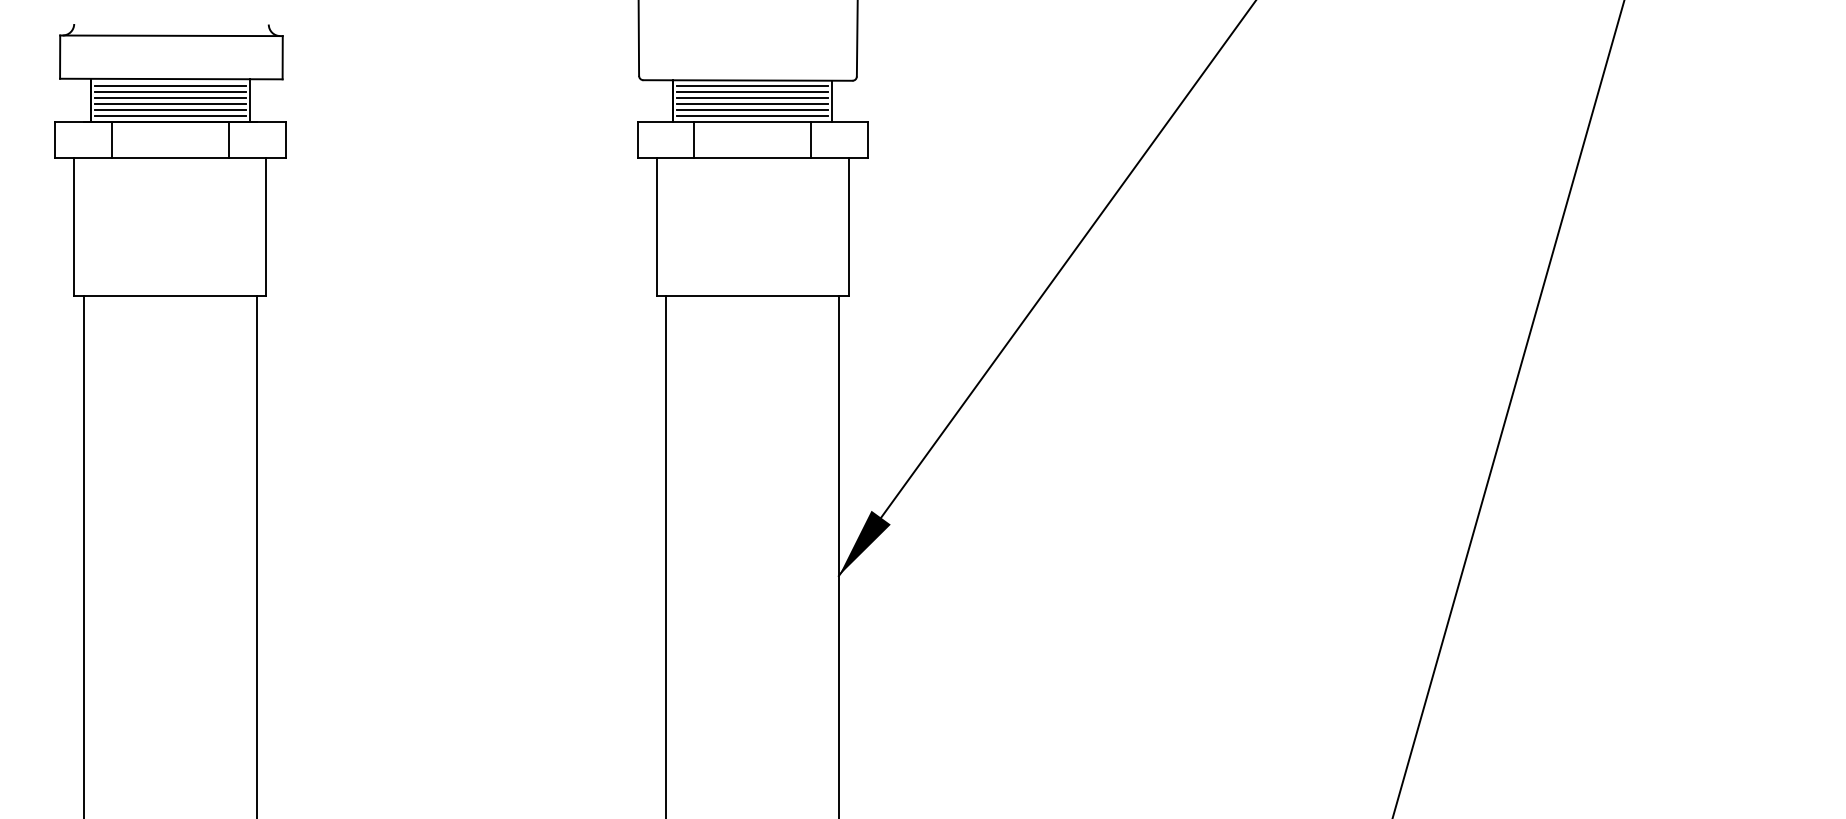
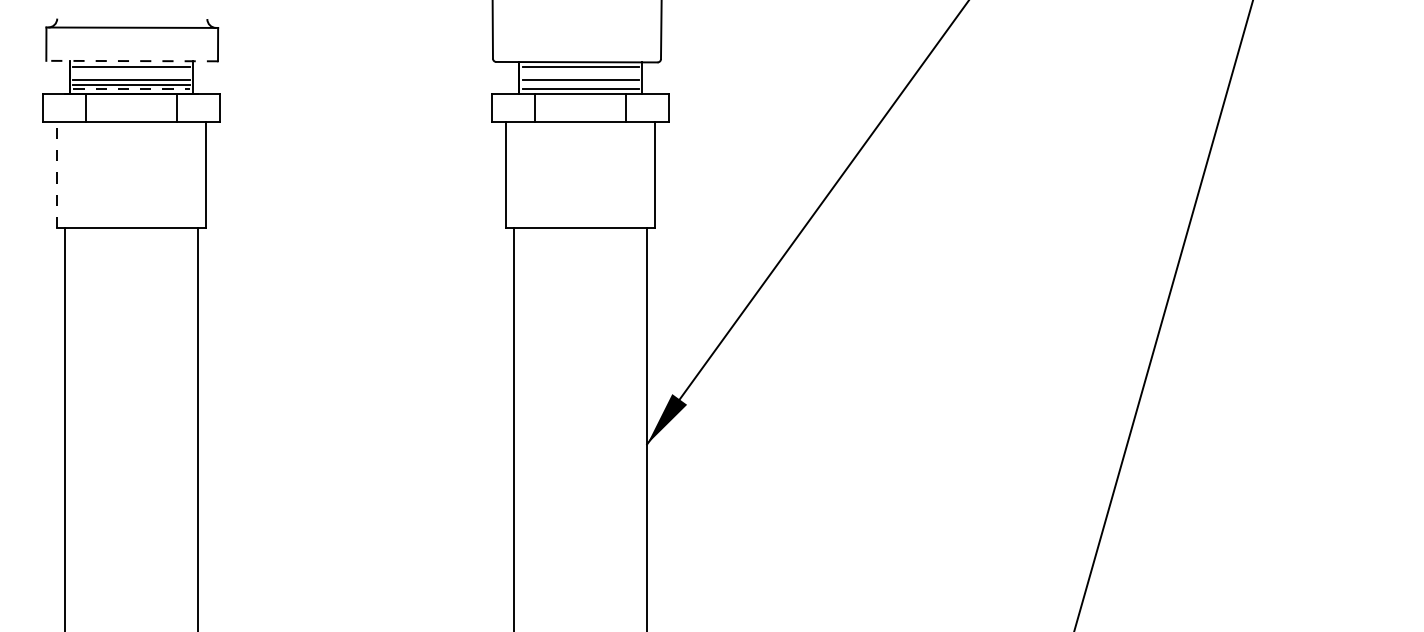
line: (170, 79) -> (131, 61), solid -> dashed
line: (170, 92) -> (131, 71), removed
line: (752, 92) -> (580, 71), removed
line: (170, 98) -> (131, 76), removed
line: (752, 98) -> (580, 76), removed
line: (752, 109) -> (580, 84), removed
line: (171, 115) -> (132, 89), solid -> dashed
line: (74, 226) -> (57, 174), solid -> dashed

